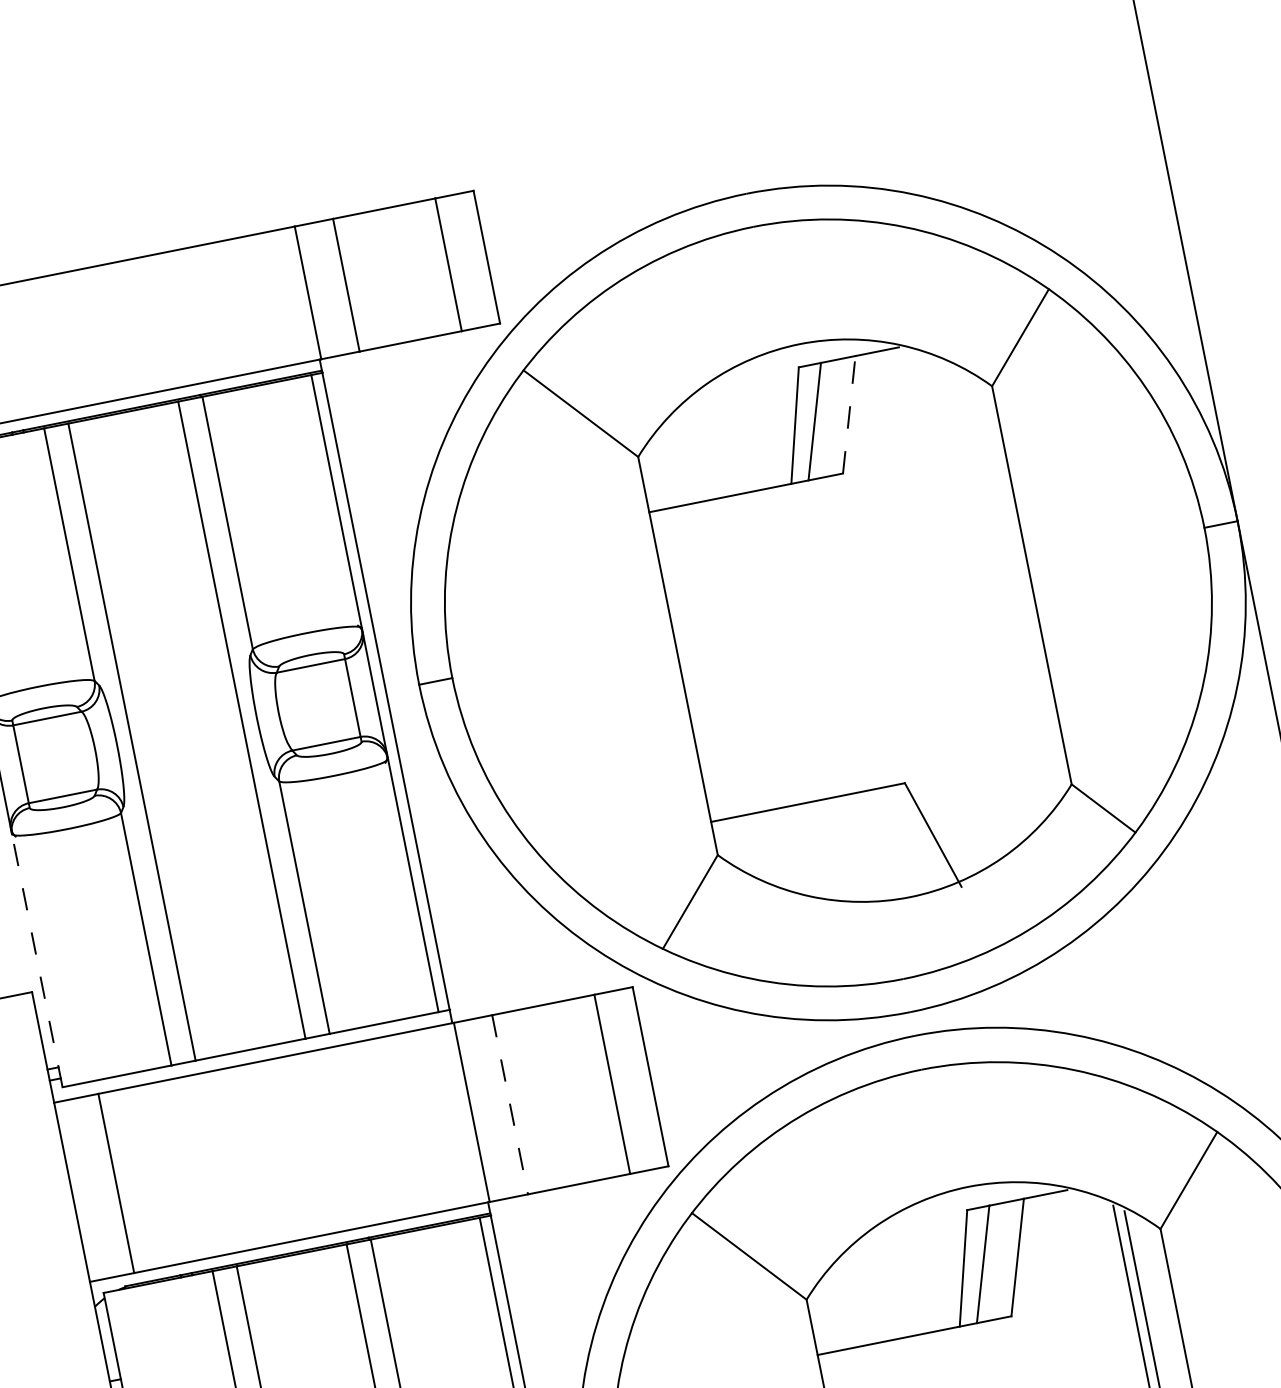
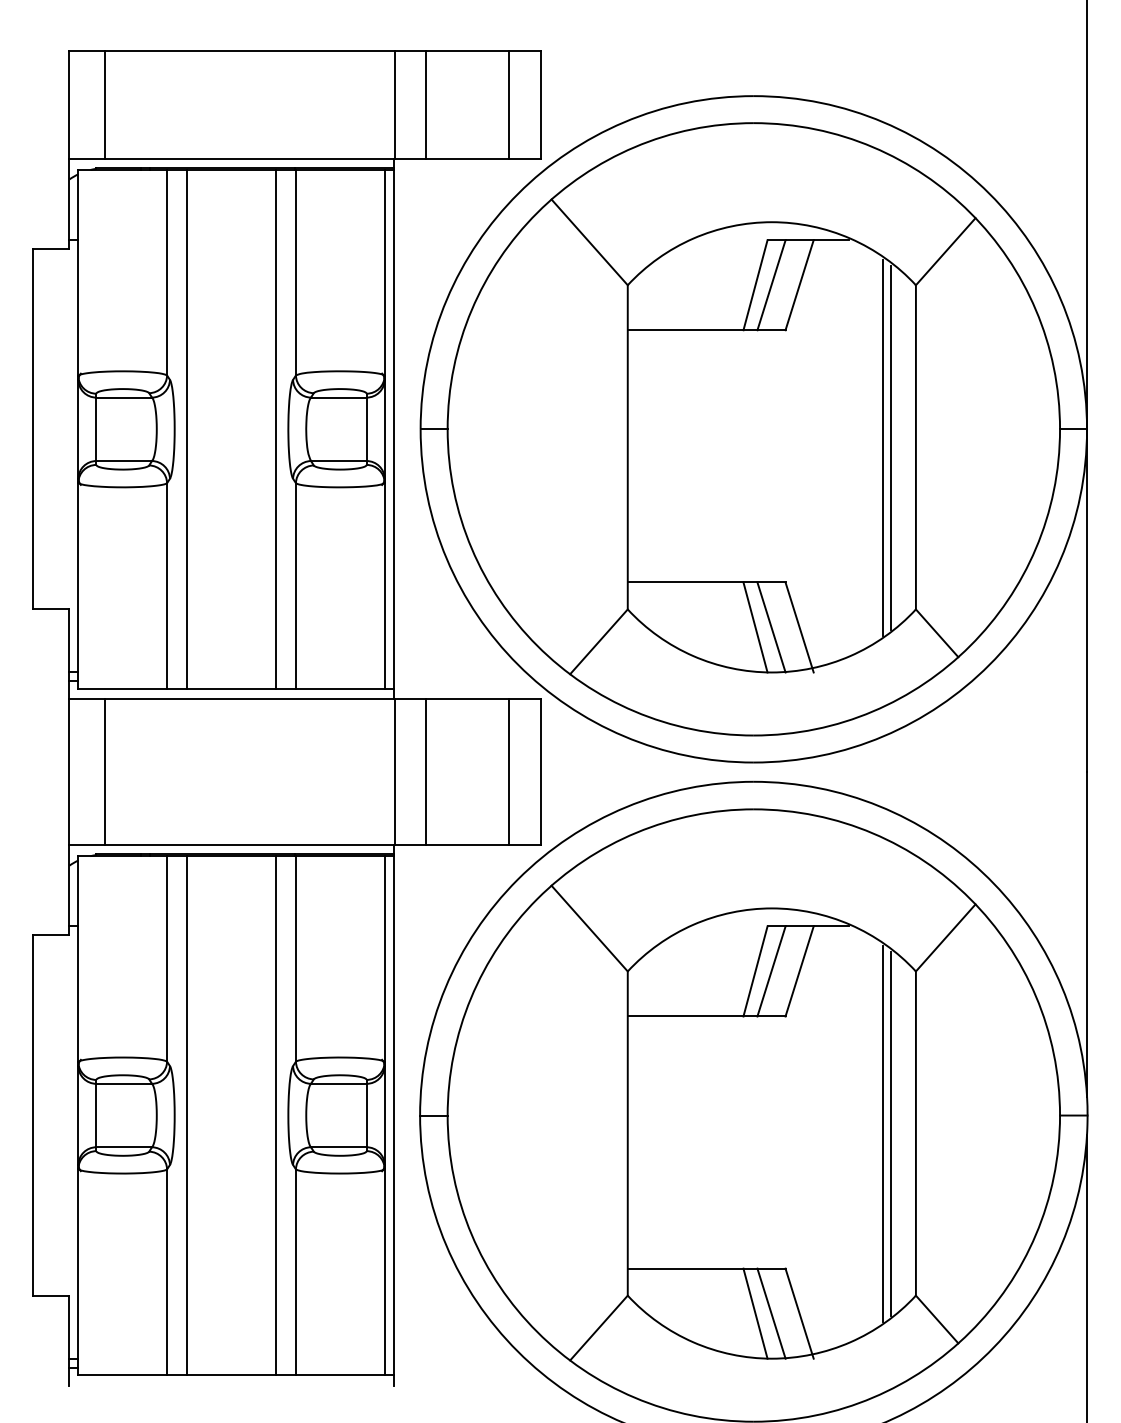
line: (848, 413) -> (799, 284), dashed -> solid
line: (1000, 591) -> (890, 447), added
line: (990, 593) -> (882, 447), added
line: (898, 842) -> (771, 627), added
line: (879, 845) -> (755, 627), added
line: (37, 960) -> (78, 585), dashed -> solid
line: (510, 1104) -> (426, 772), dashed -> solid

